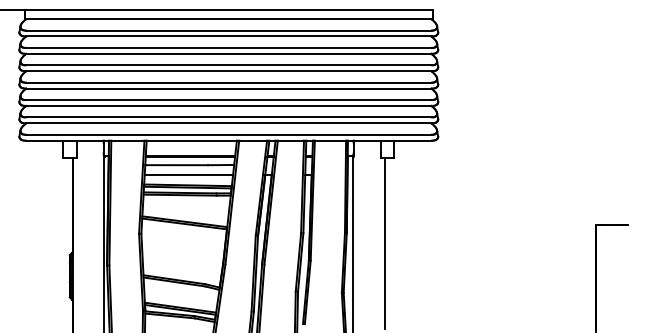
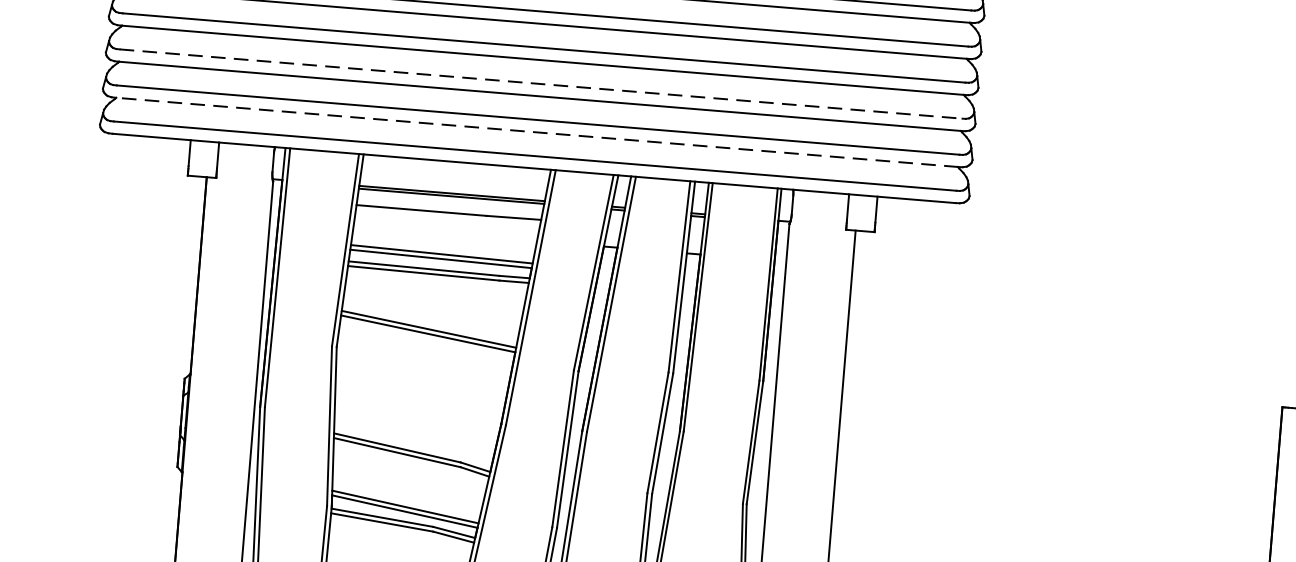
line: (228, 99) -> (540, 82), solid -> dashed
line: (228, 123) -> (536, 132), solid -> dashed
line: (188, 175) -> (444, 233), removed

